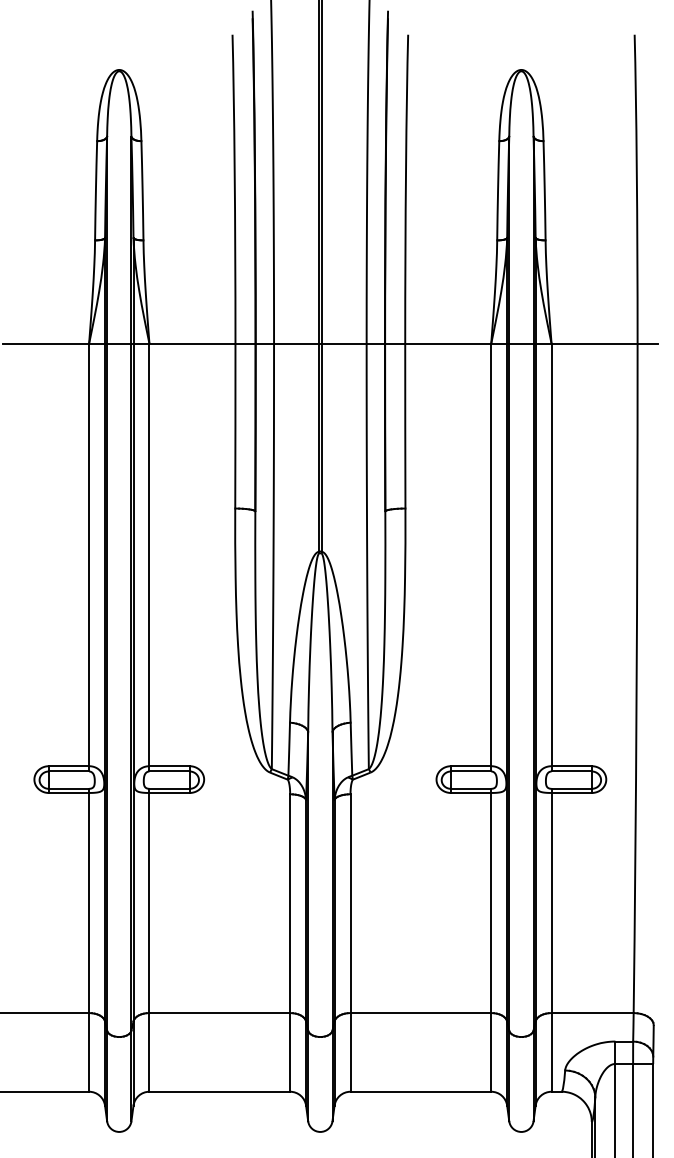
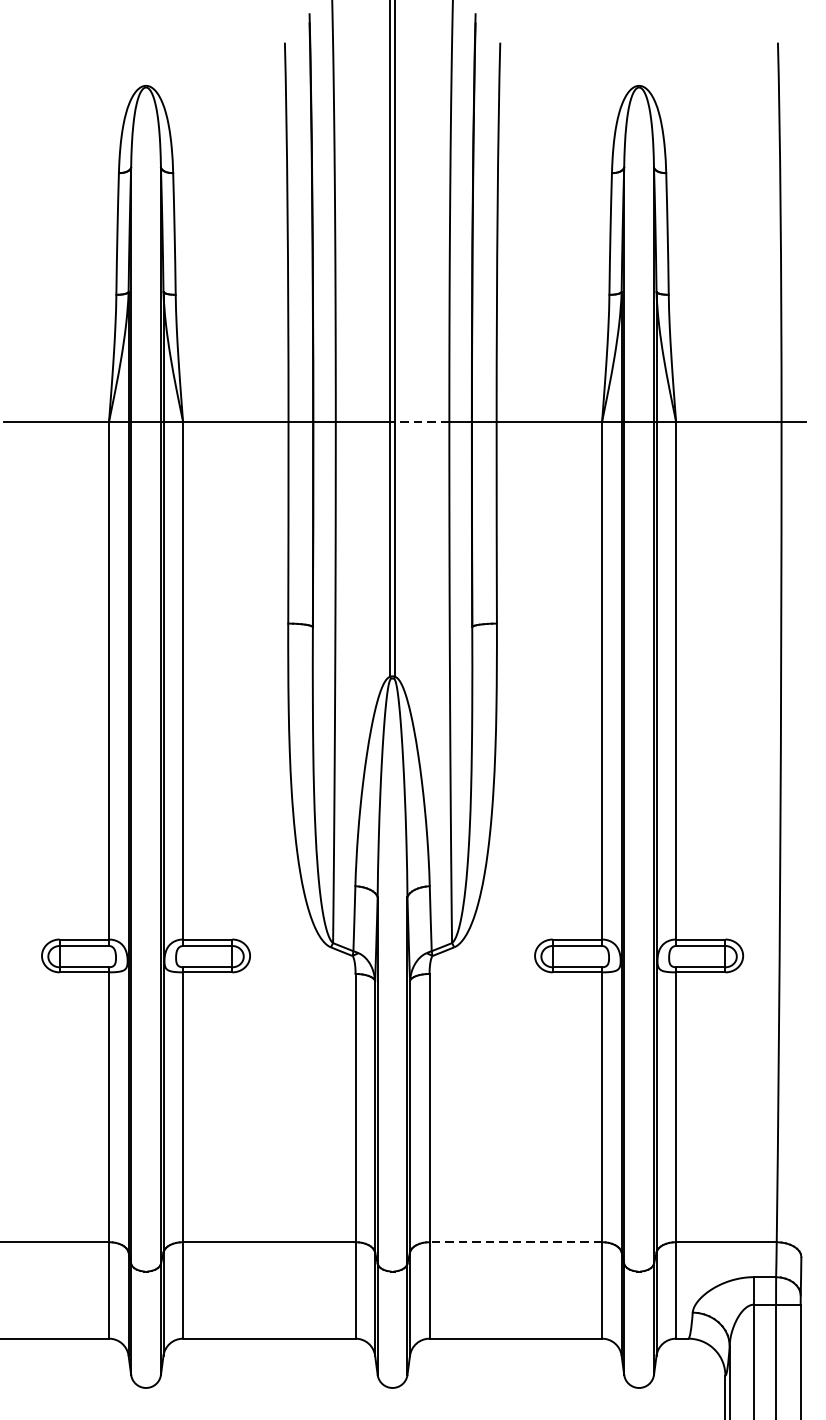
line: (343, 343) -> (420, 421), solid -> dashed
line: (420, 1013) -> (515, 1242), solid -> dashed

